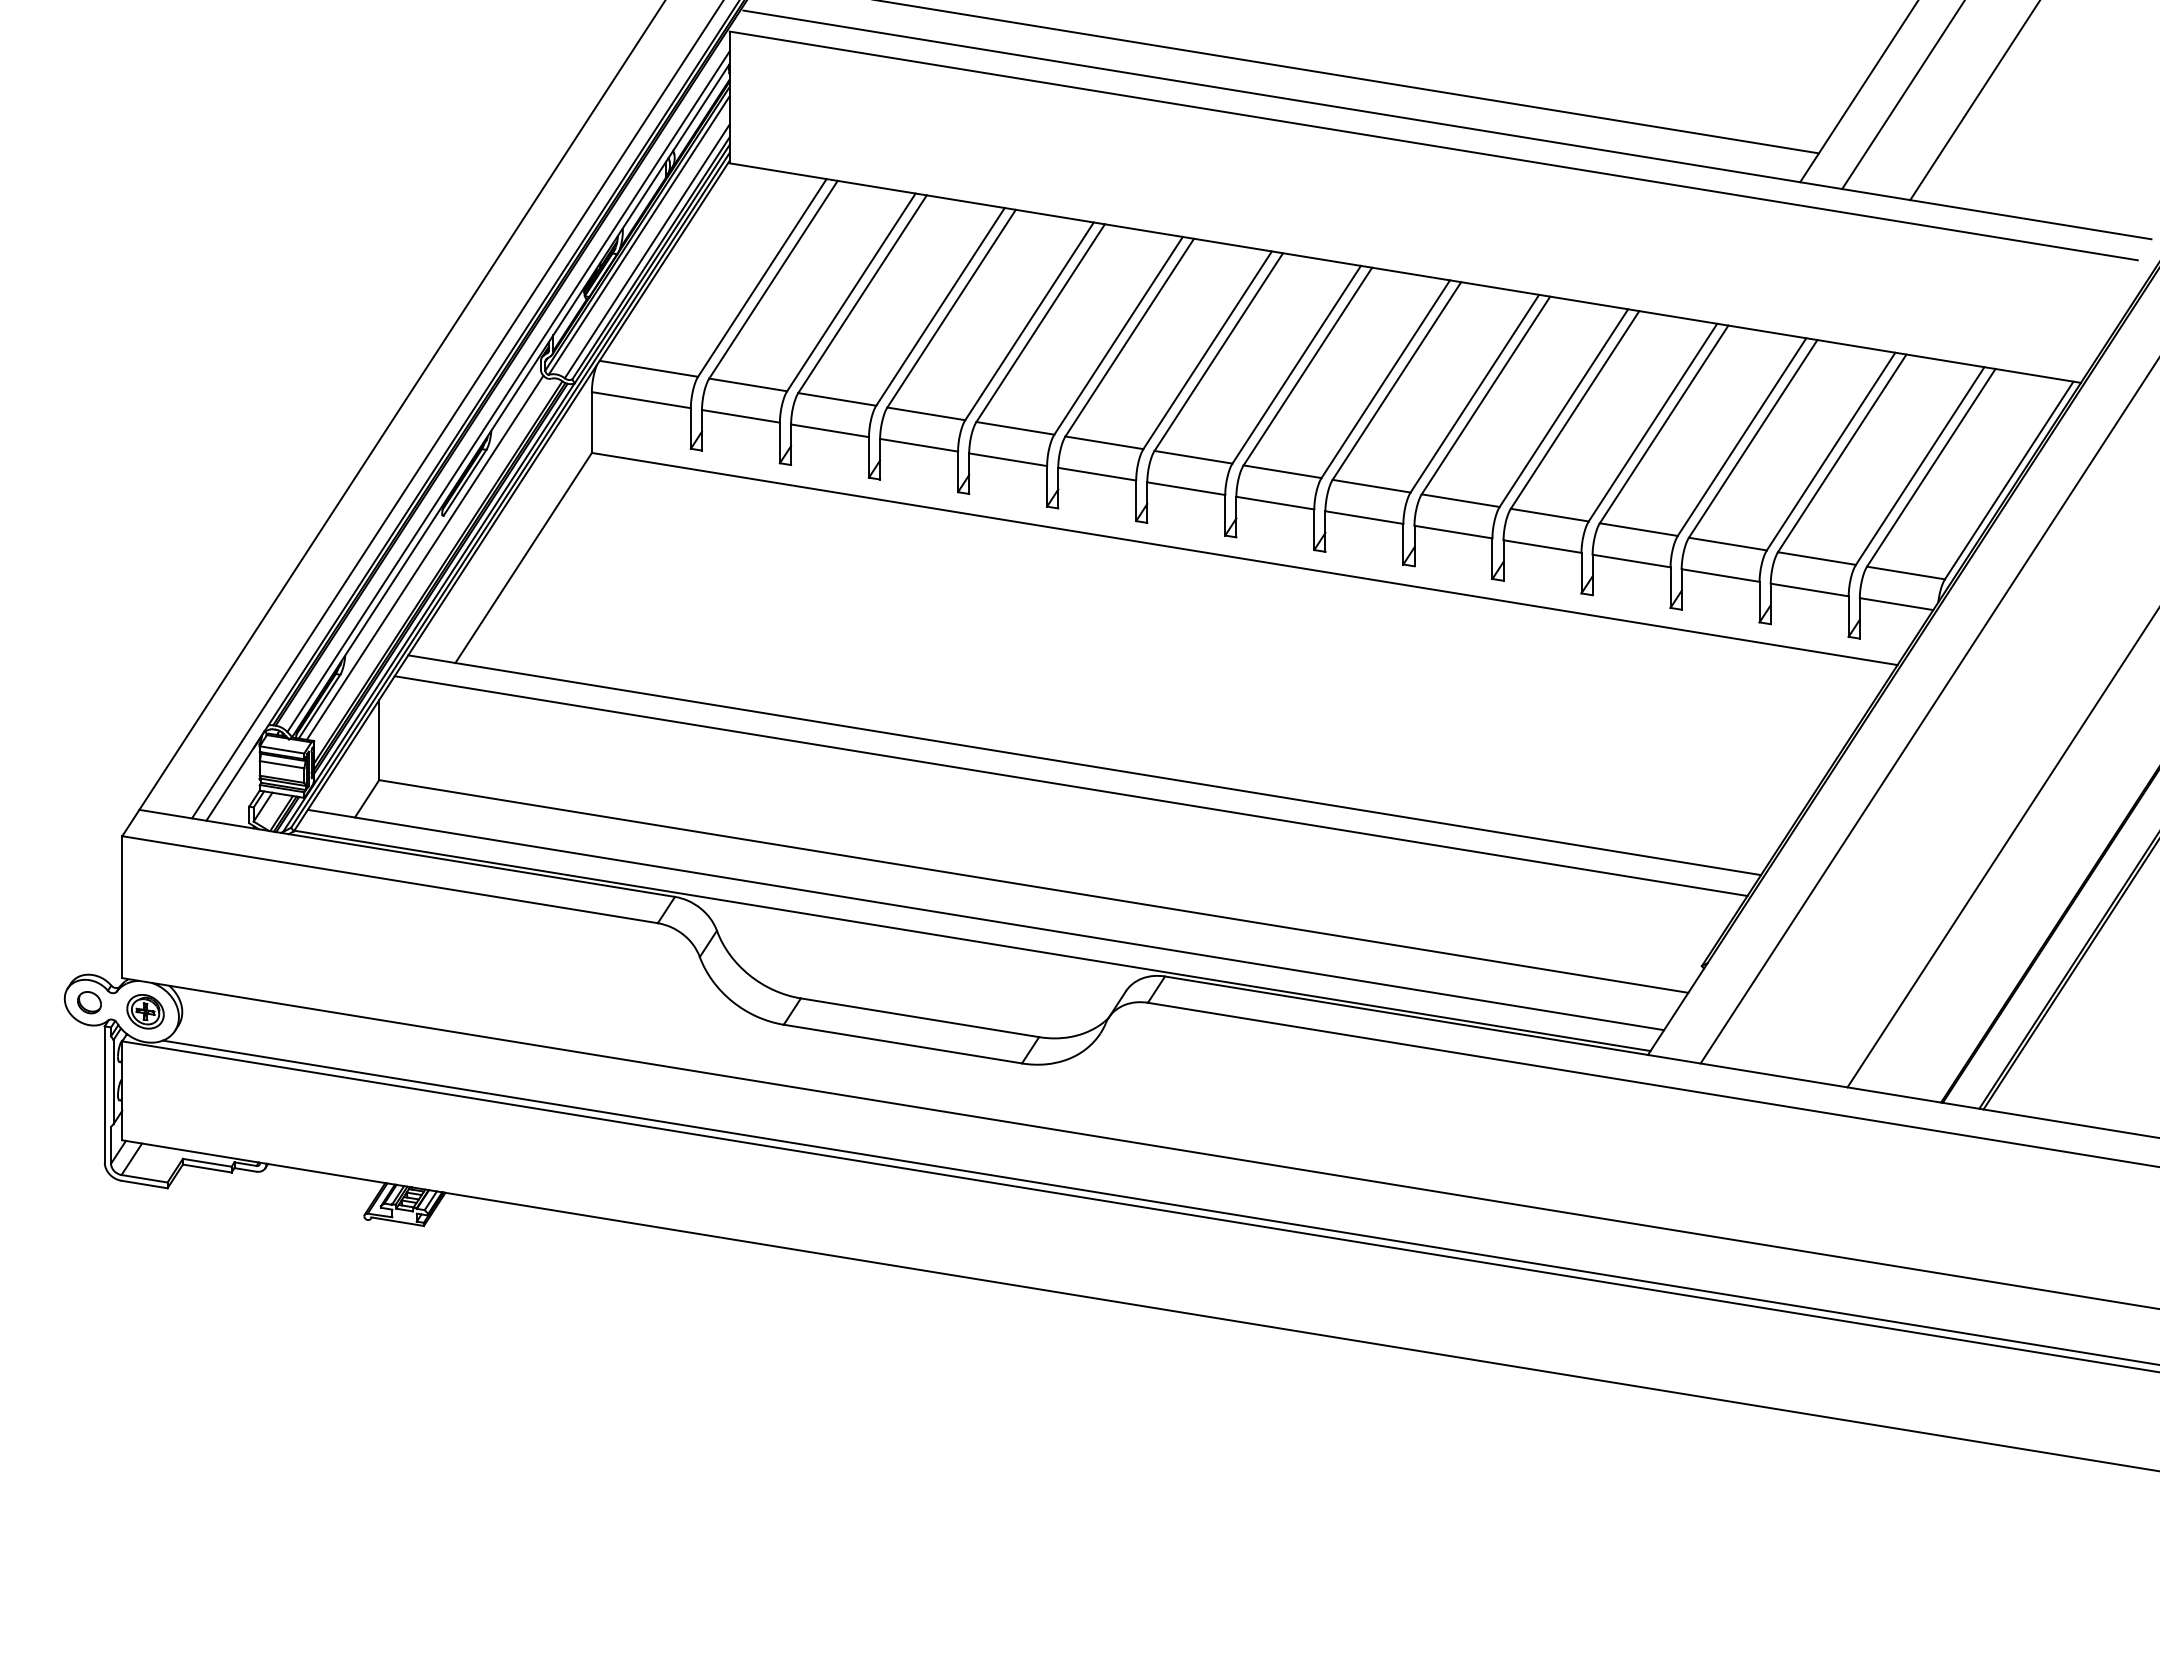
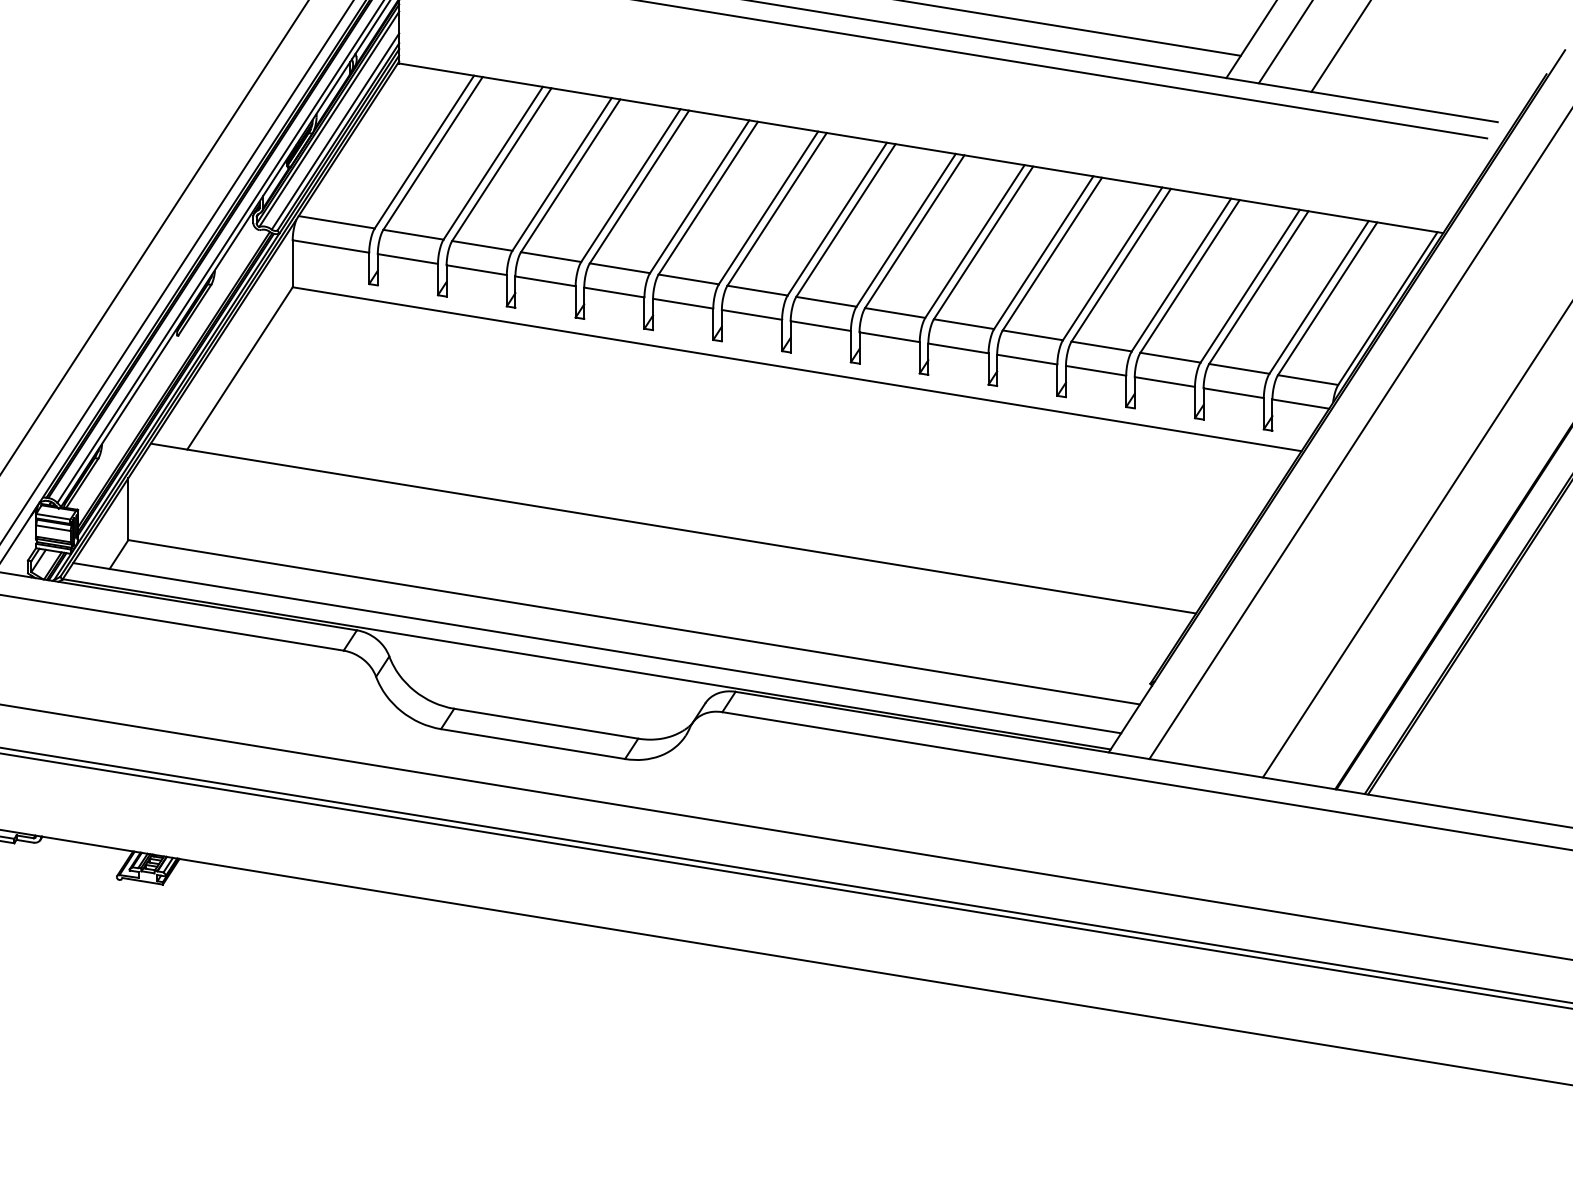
line: (424, 557) -> (163, 368), removed
line: (1070, 786) -> (662, 545), removed

